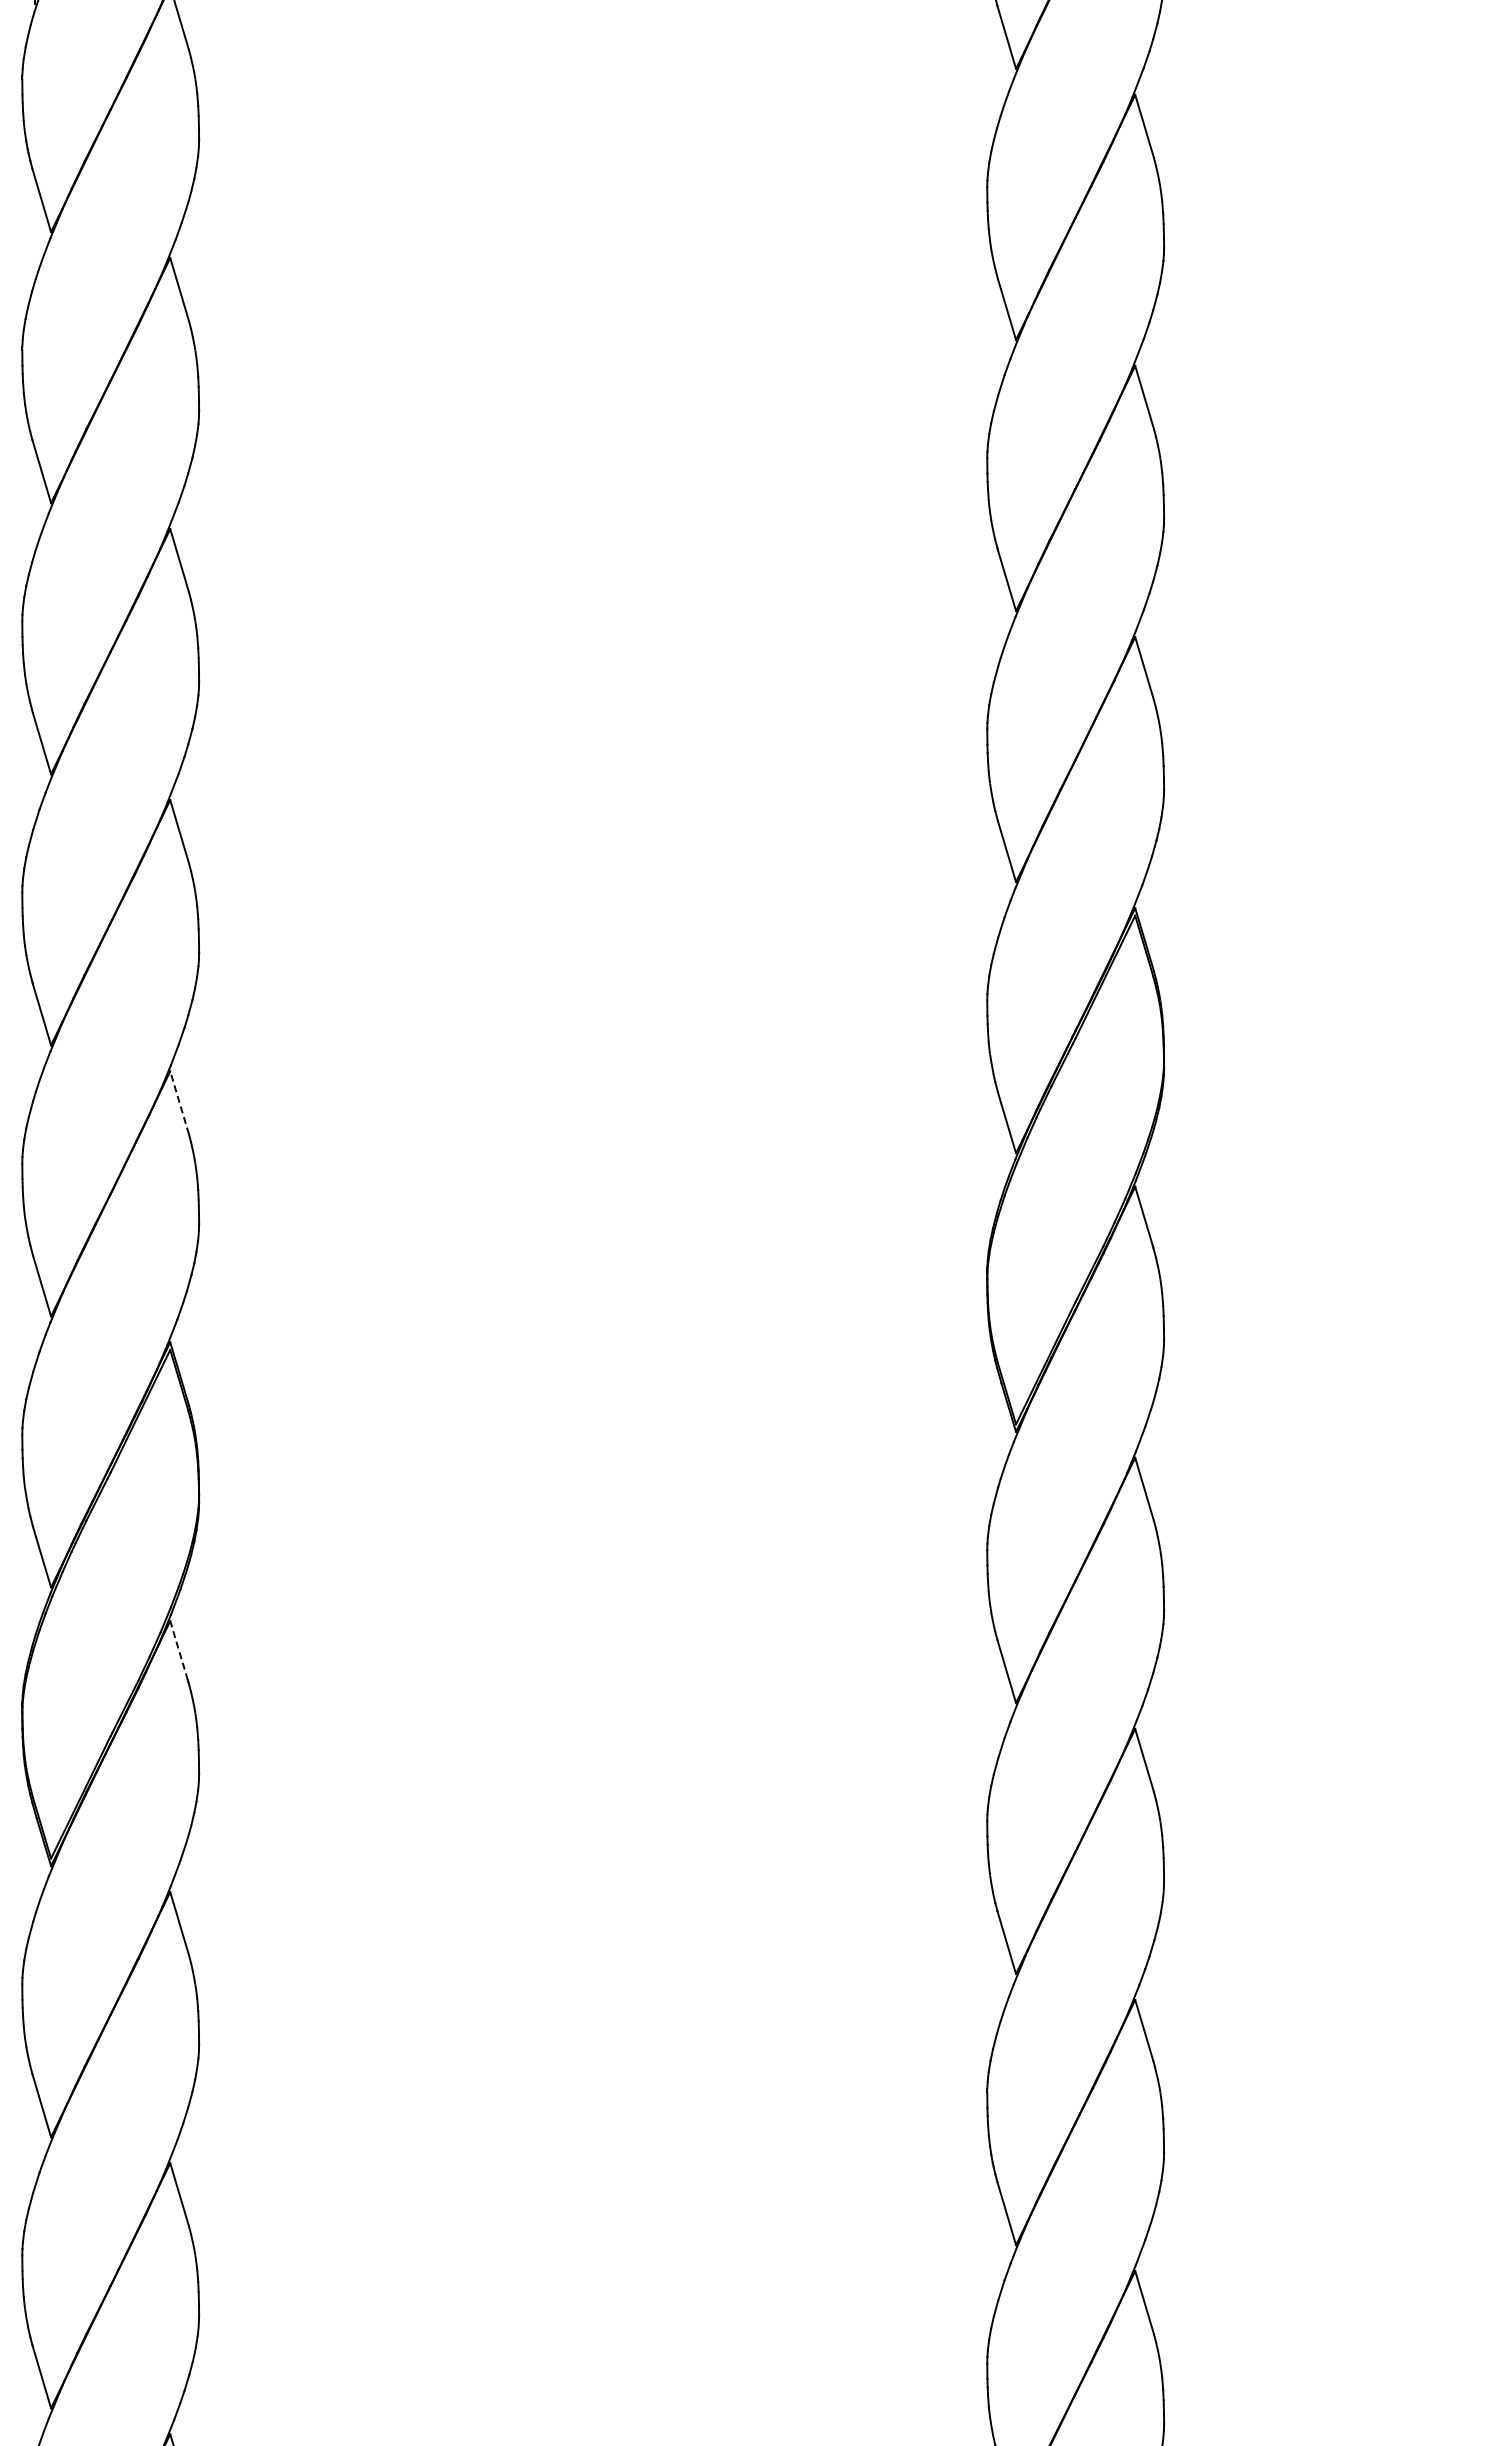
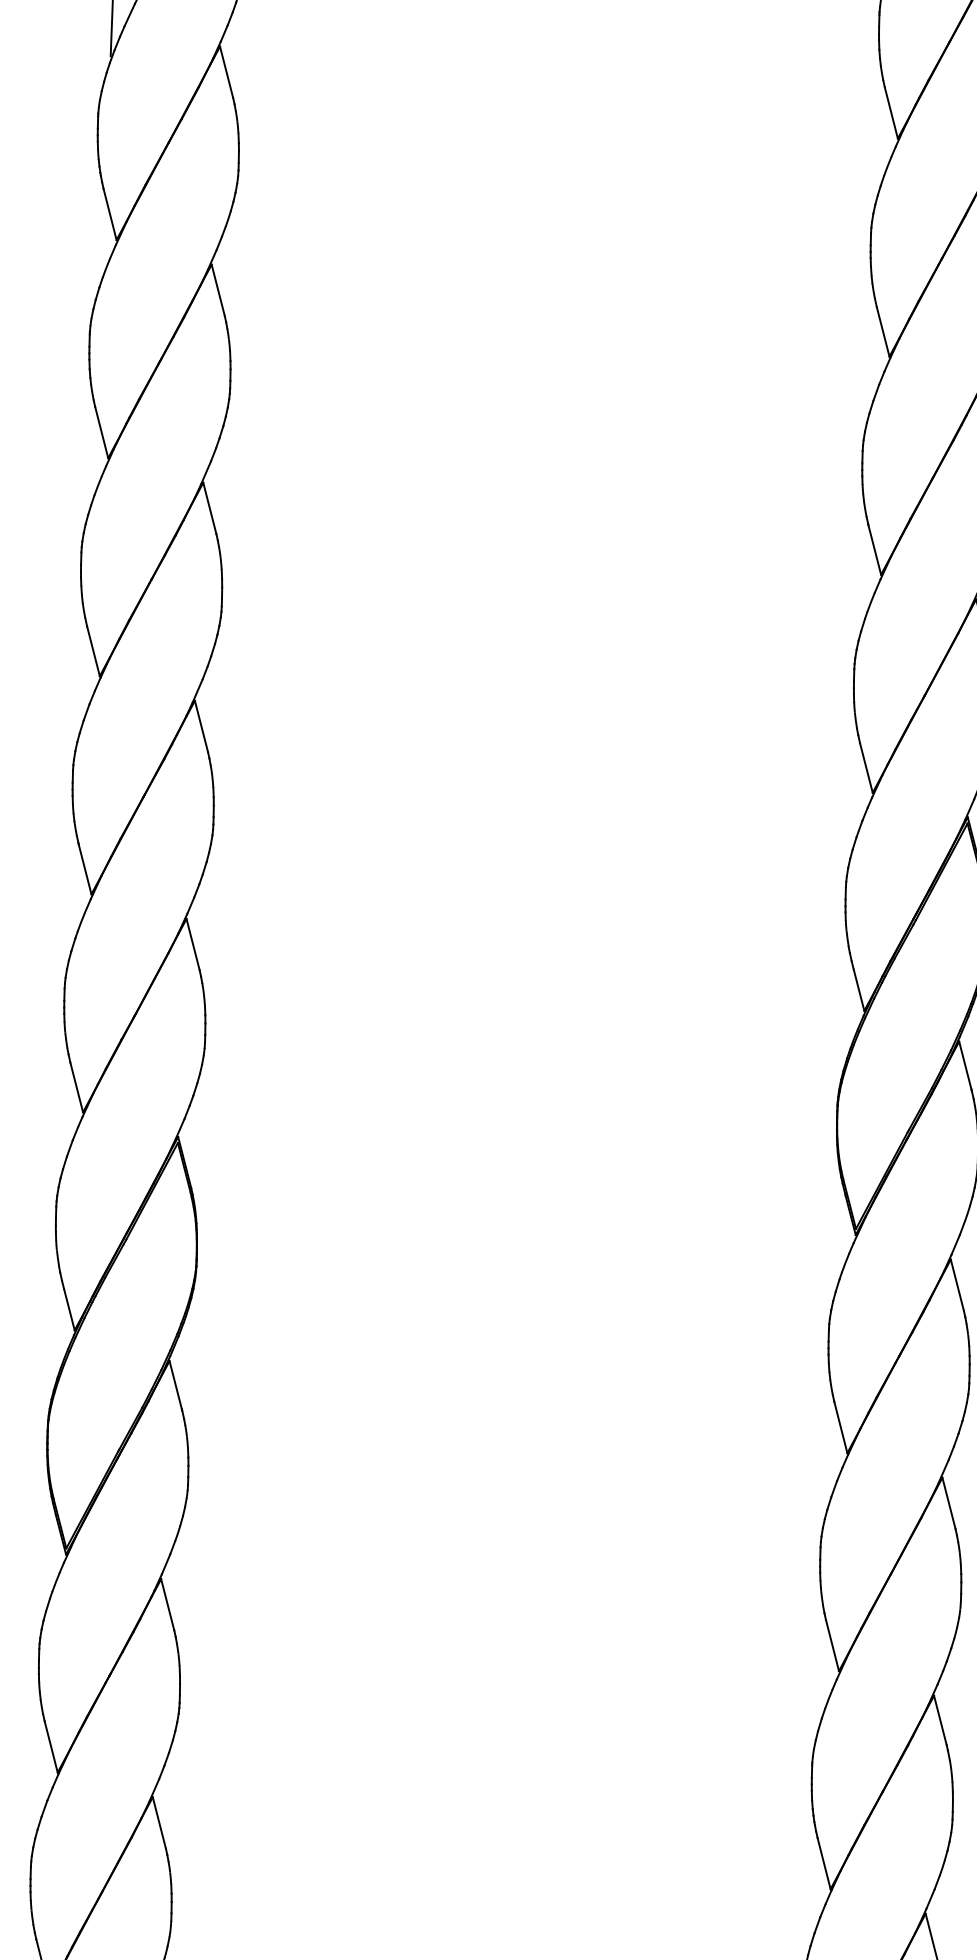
line: (179, 1102) -> (193, 944), dashed -> solid
line: (179, 1650) -> (176, 1385), dashed -> solid

